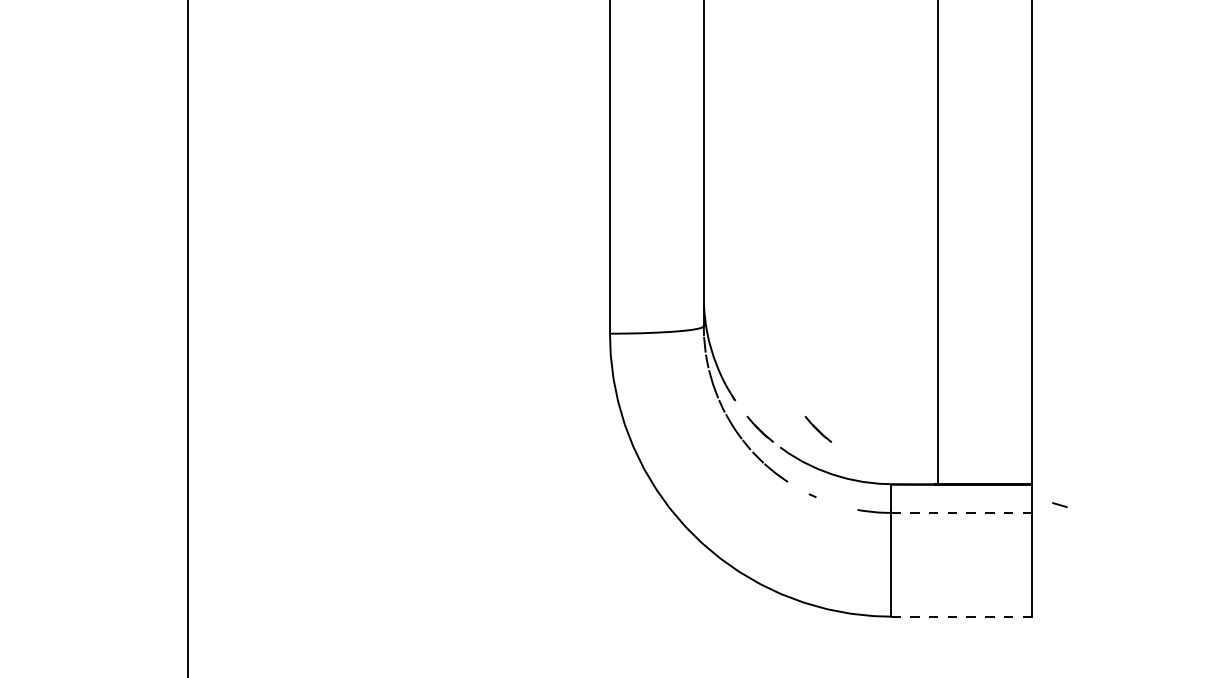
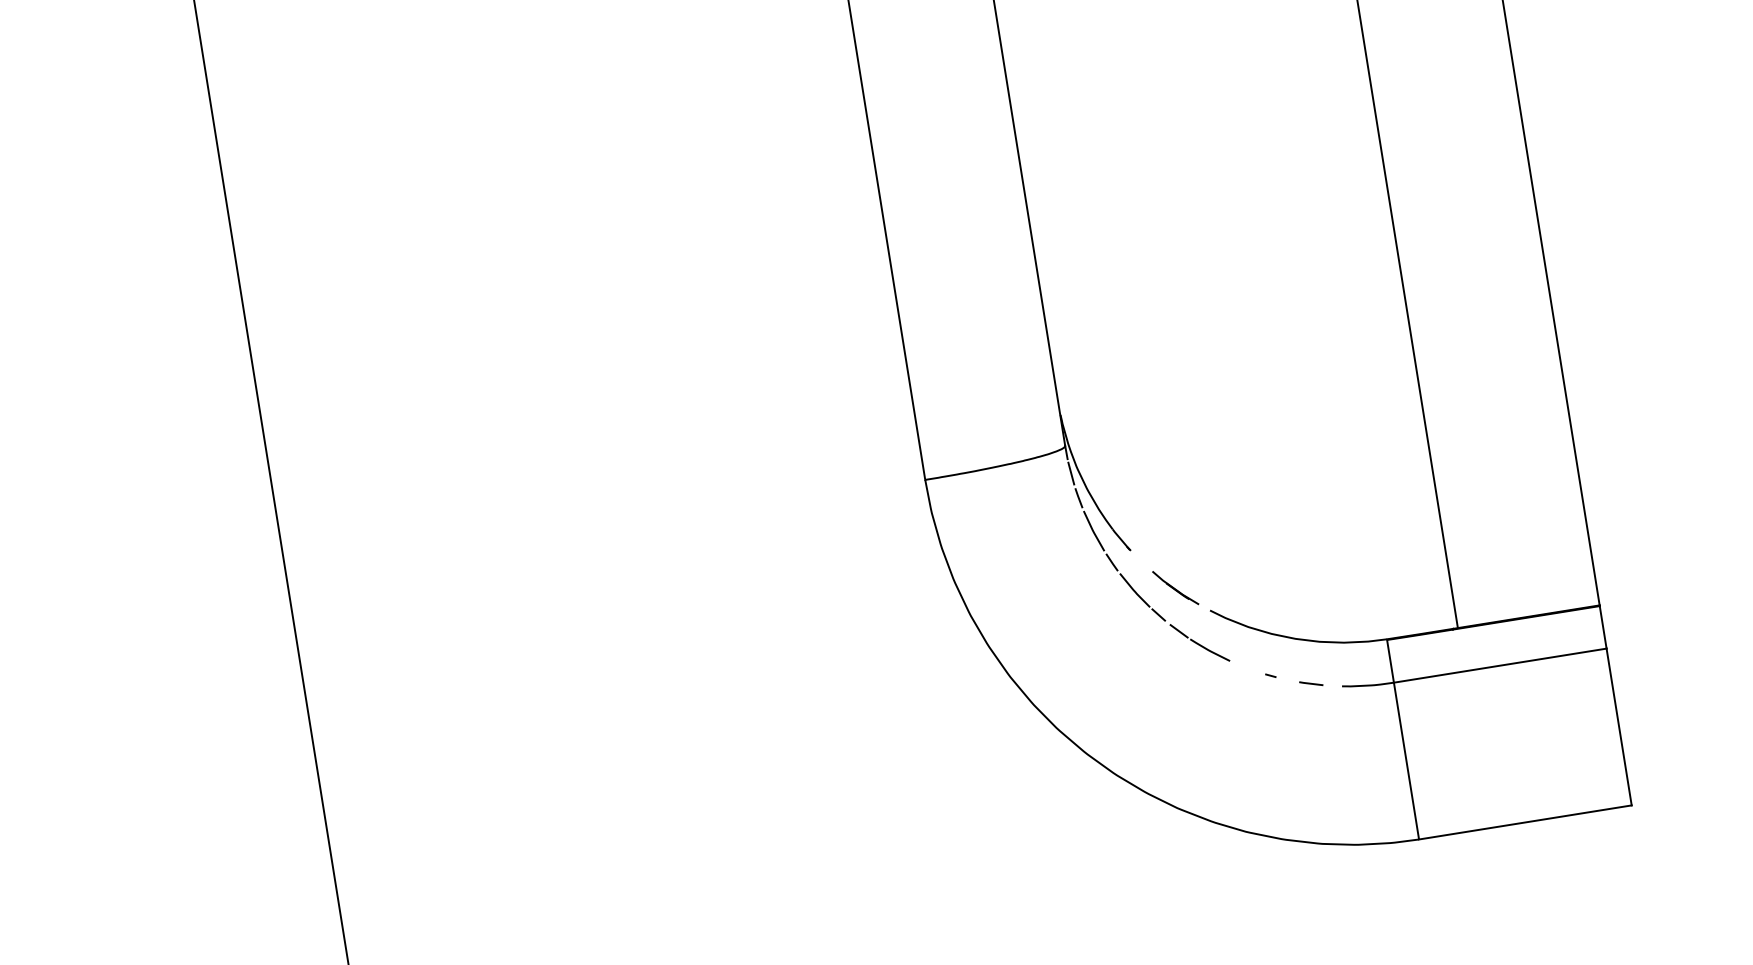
line: (817, 428) -> (1261, 572), removed
line: (1059, 504) -> (1310, 682), moved
line: (962, 512) -> (1501, 664), dashed -> solid
line: (961, 616) -> (1525, 822), dashed -> solid

